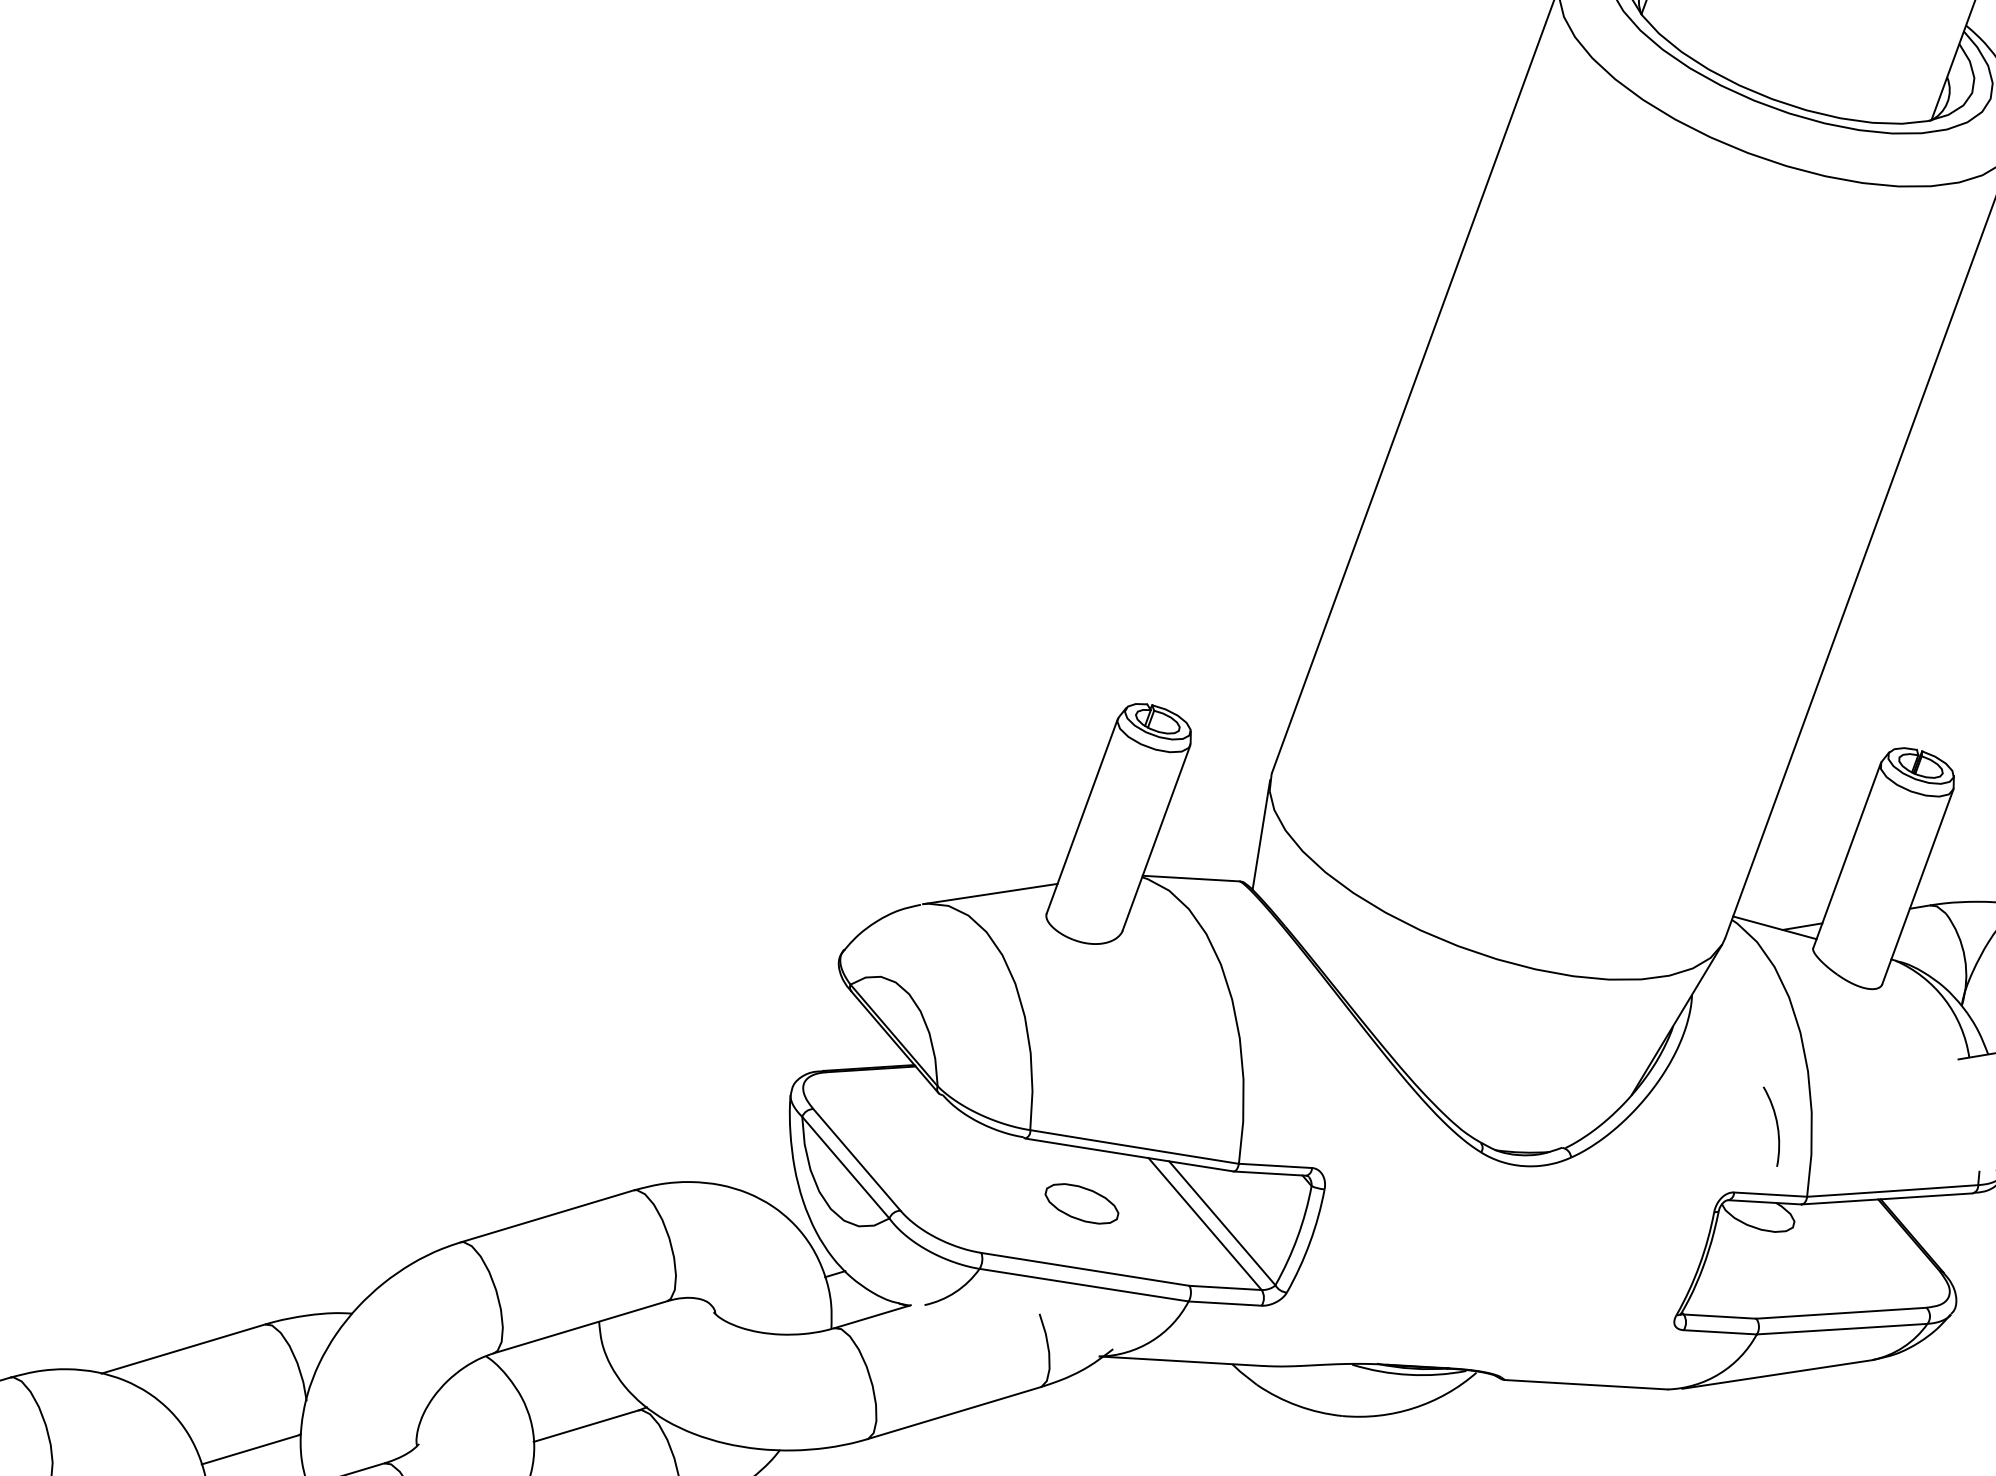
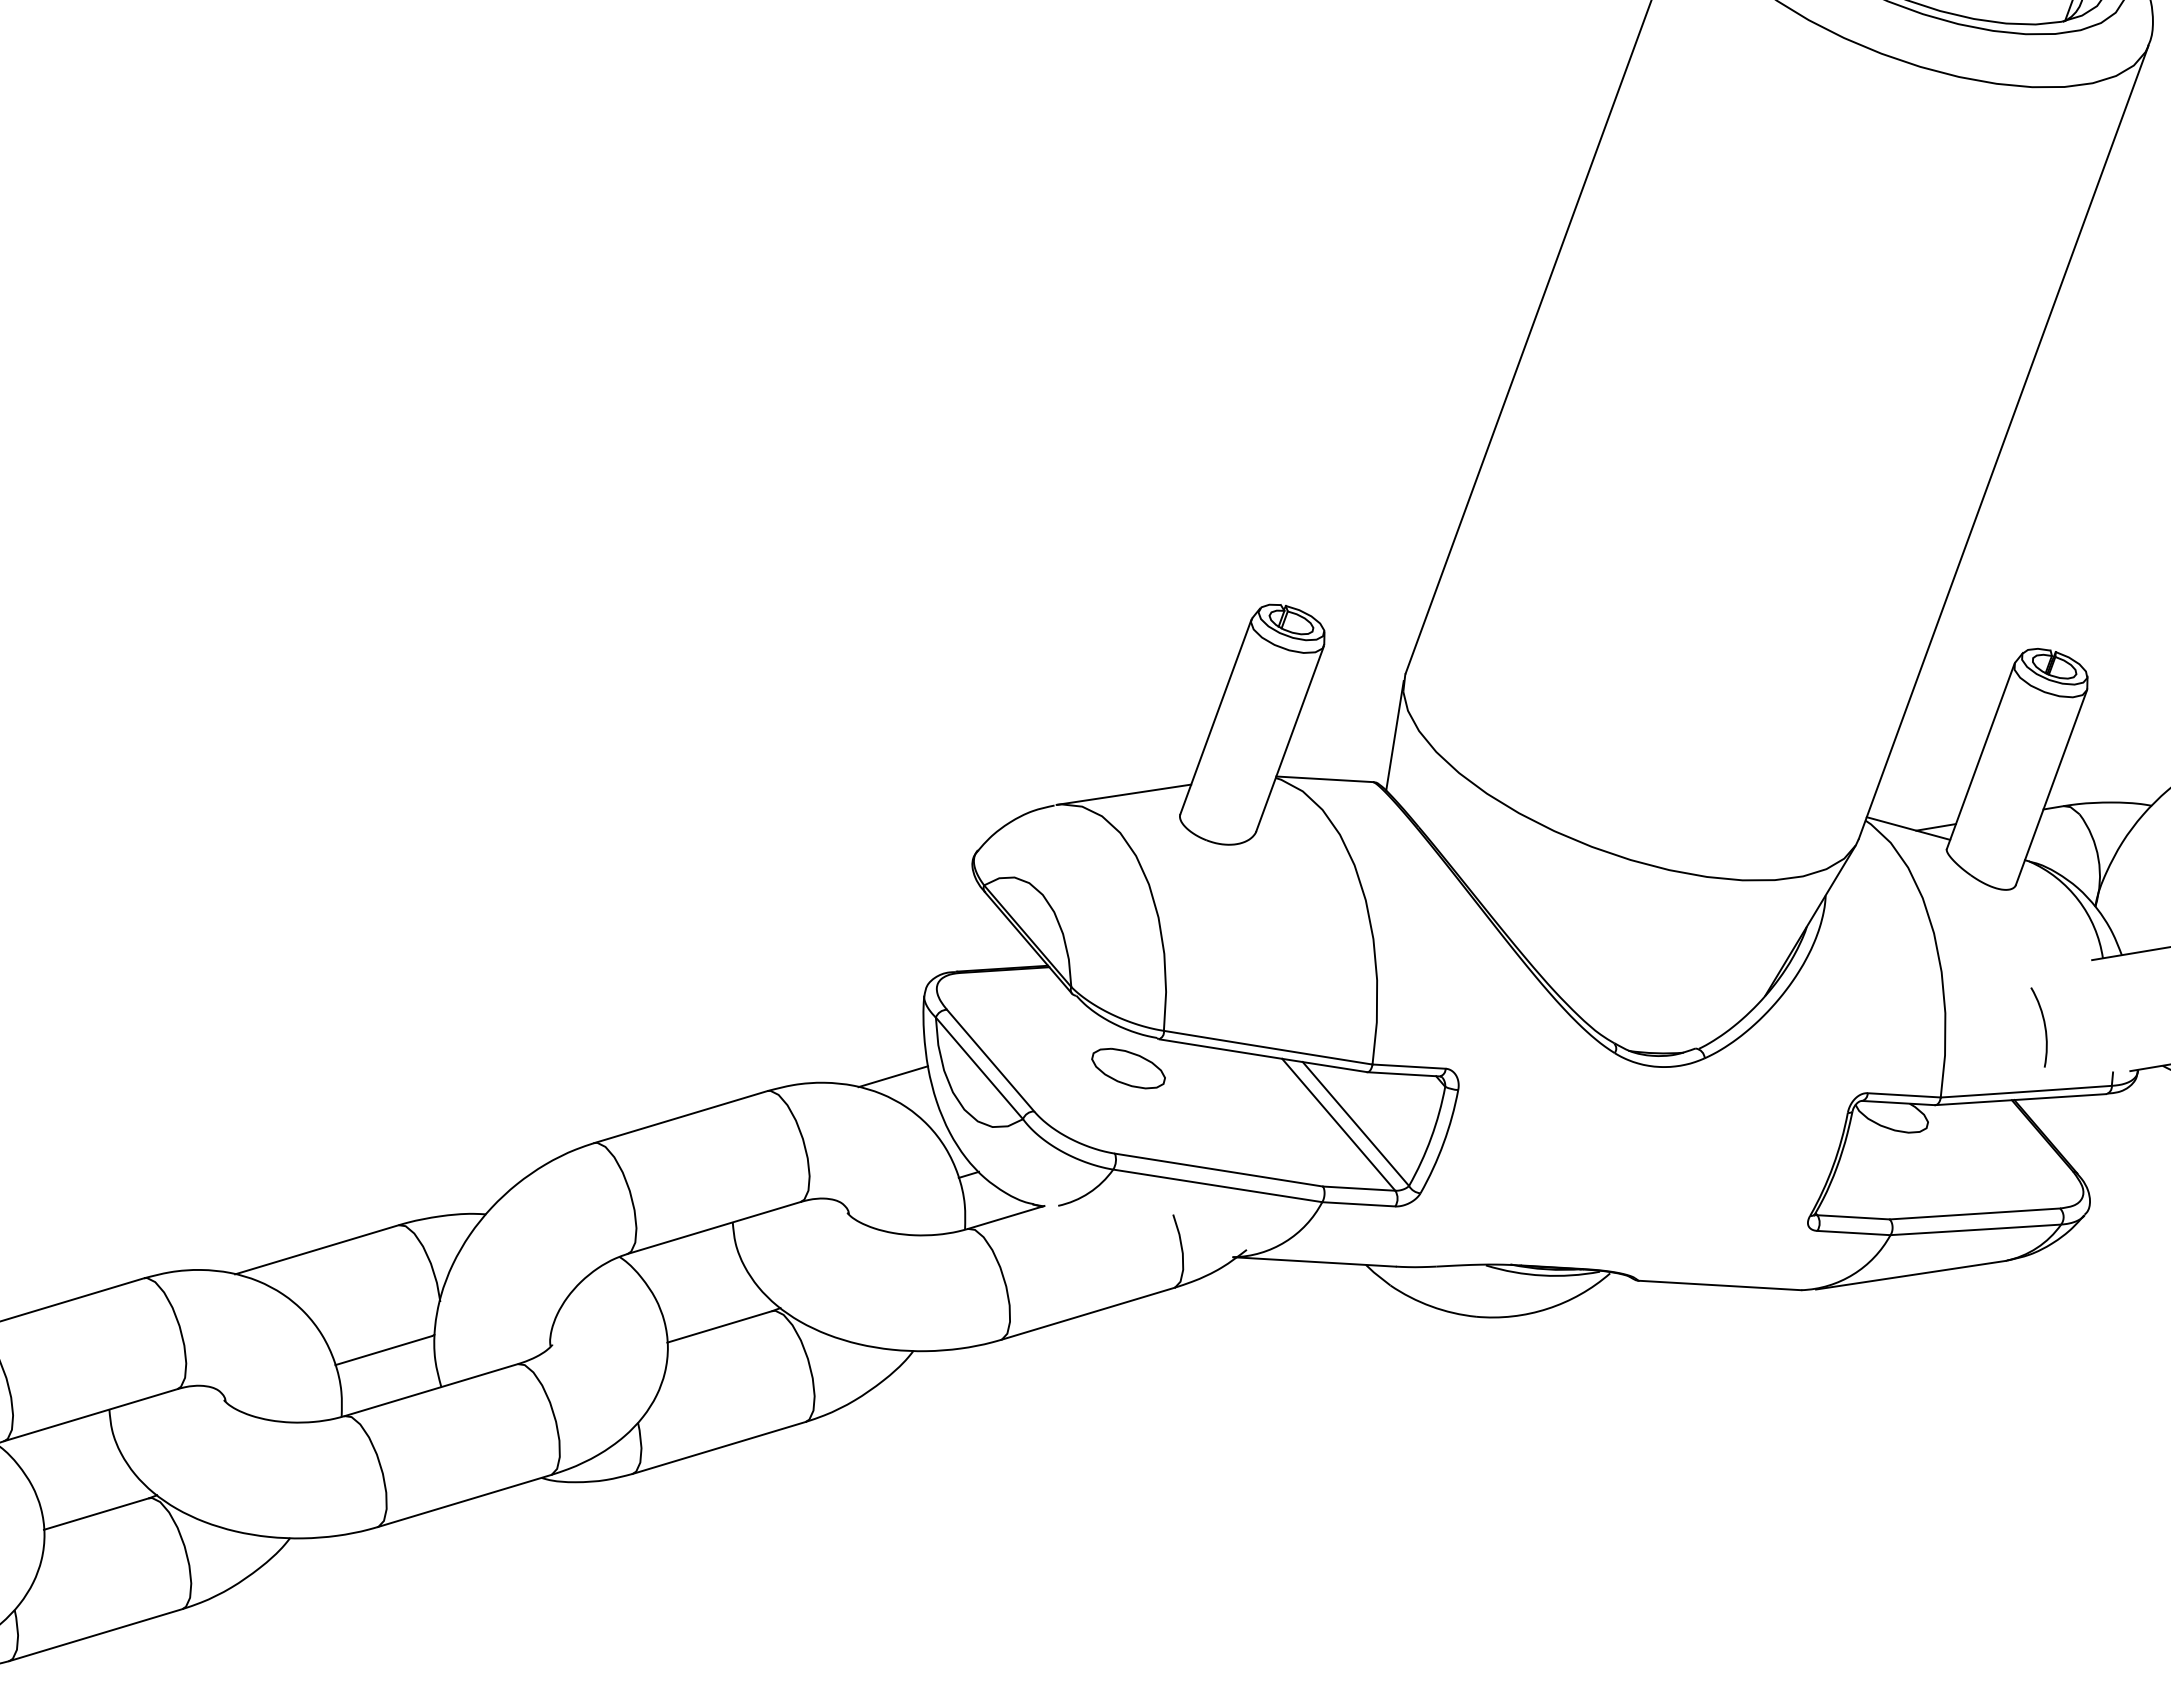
arc: (1776, 1126) -> (2044, 1027), moved
line: (759, 1175) -> (893, 1076), added
part: (1081, 1203) -> (1128, 1068), moved

